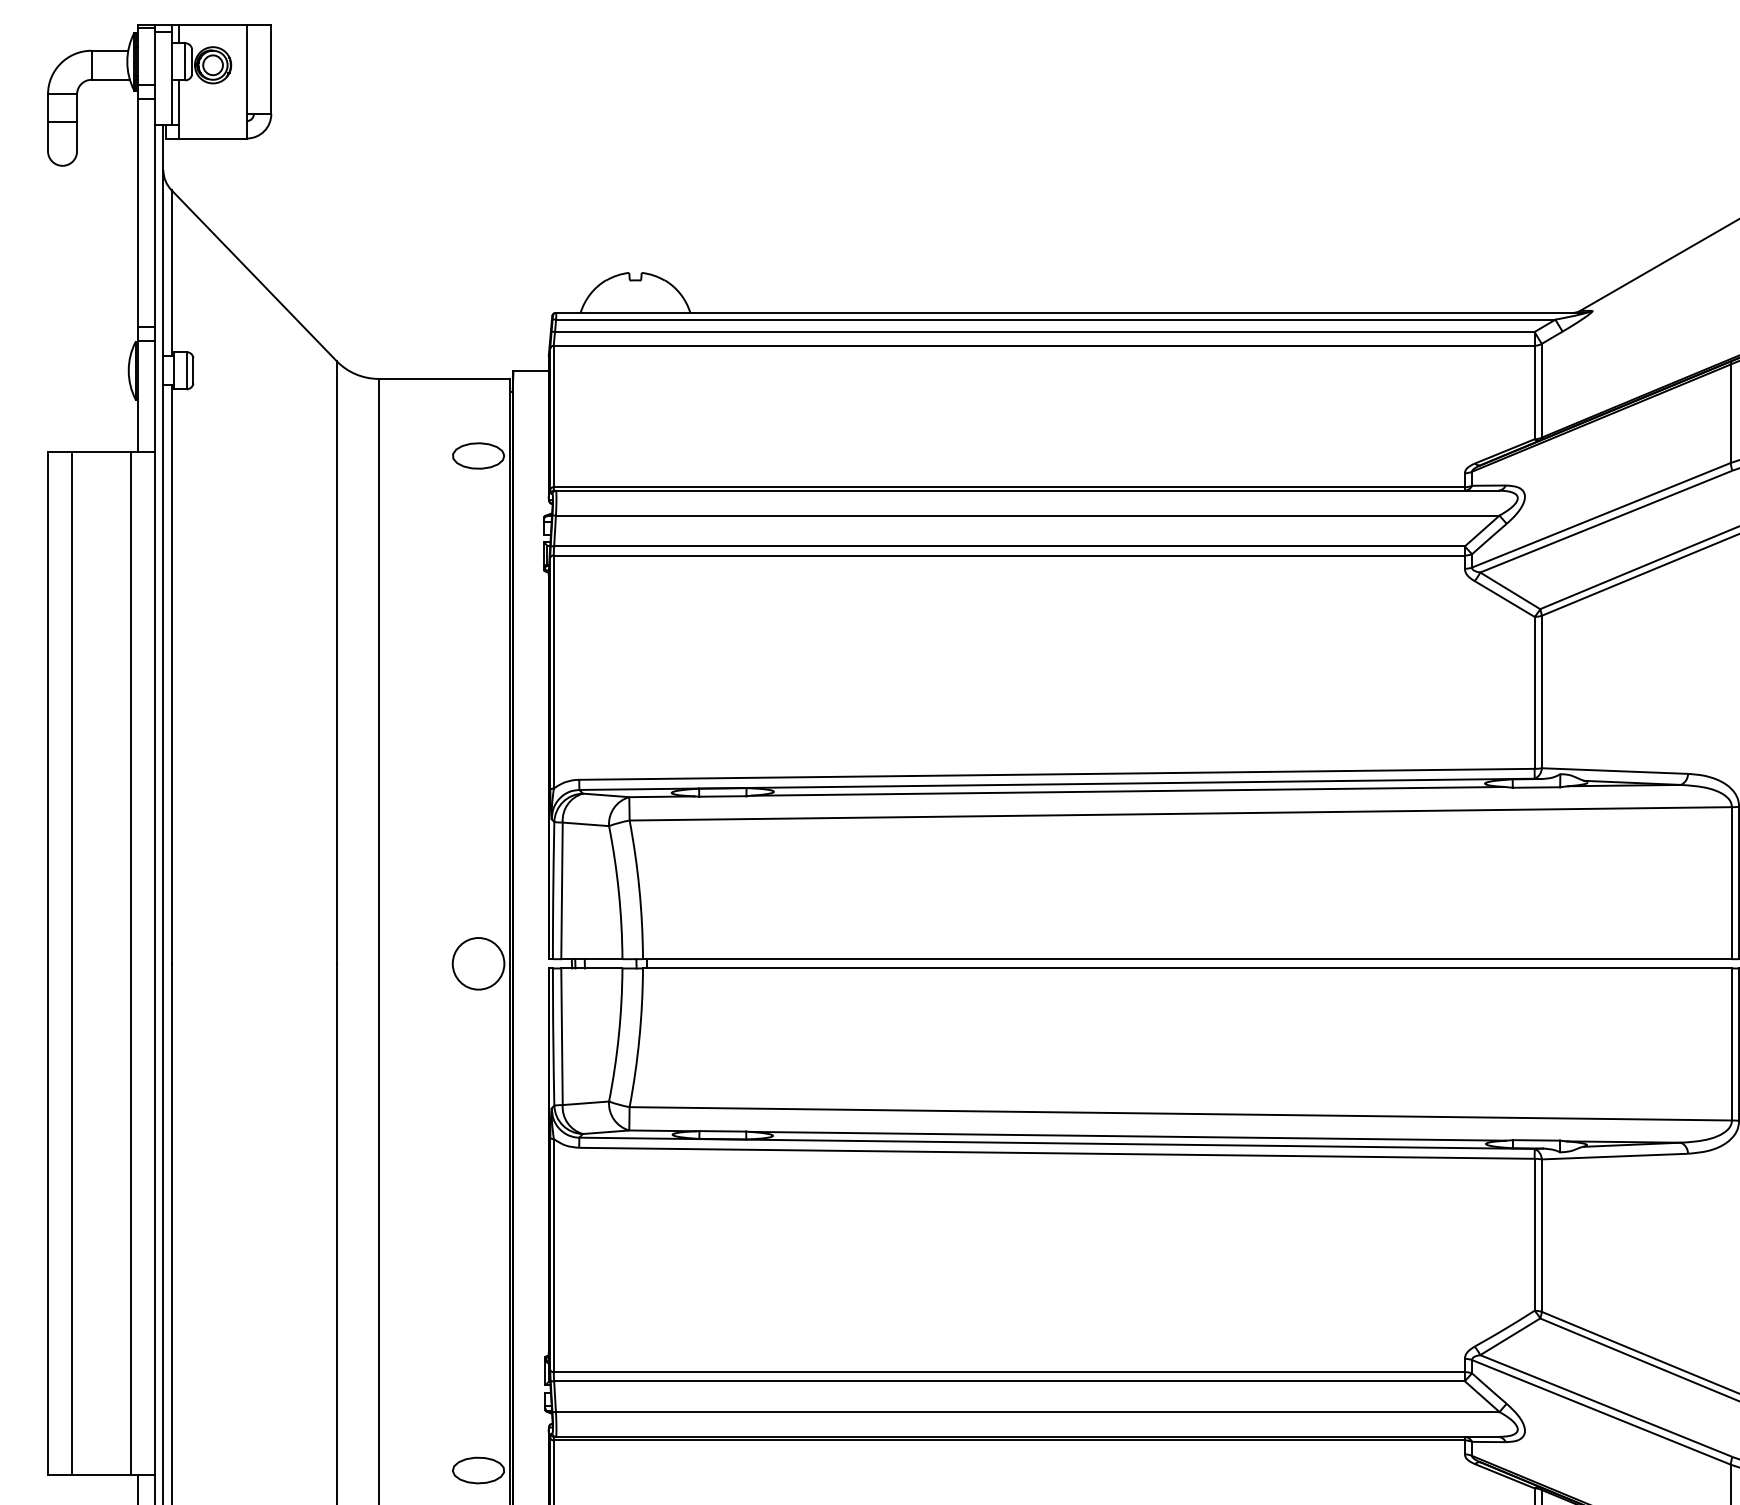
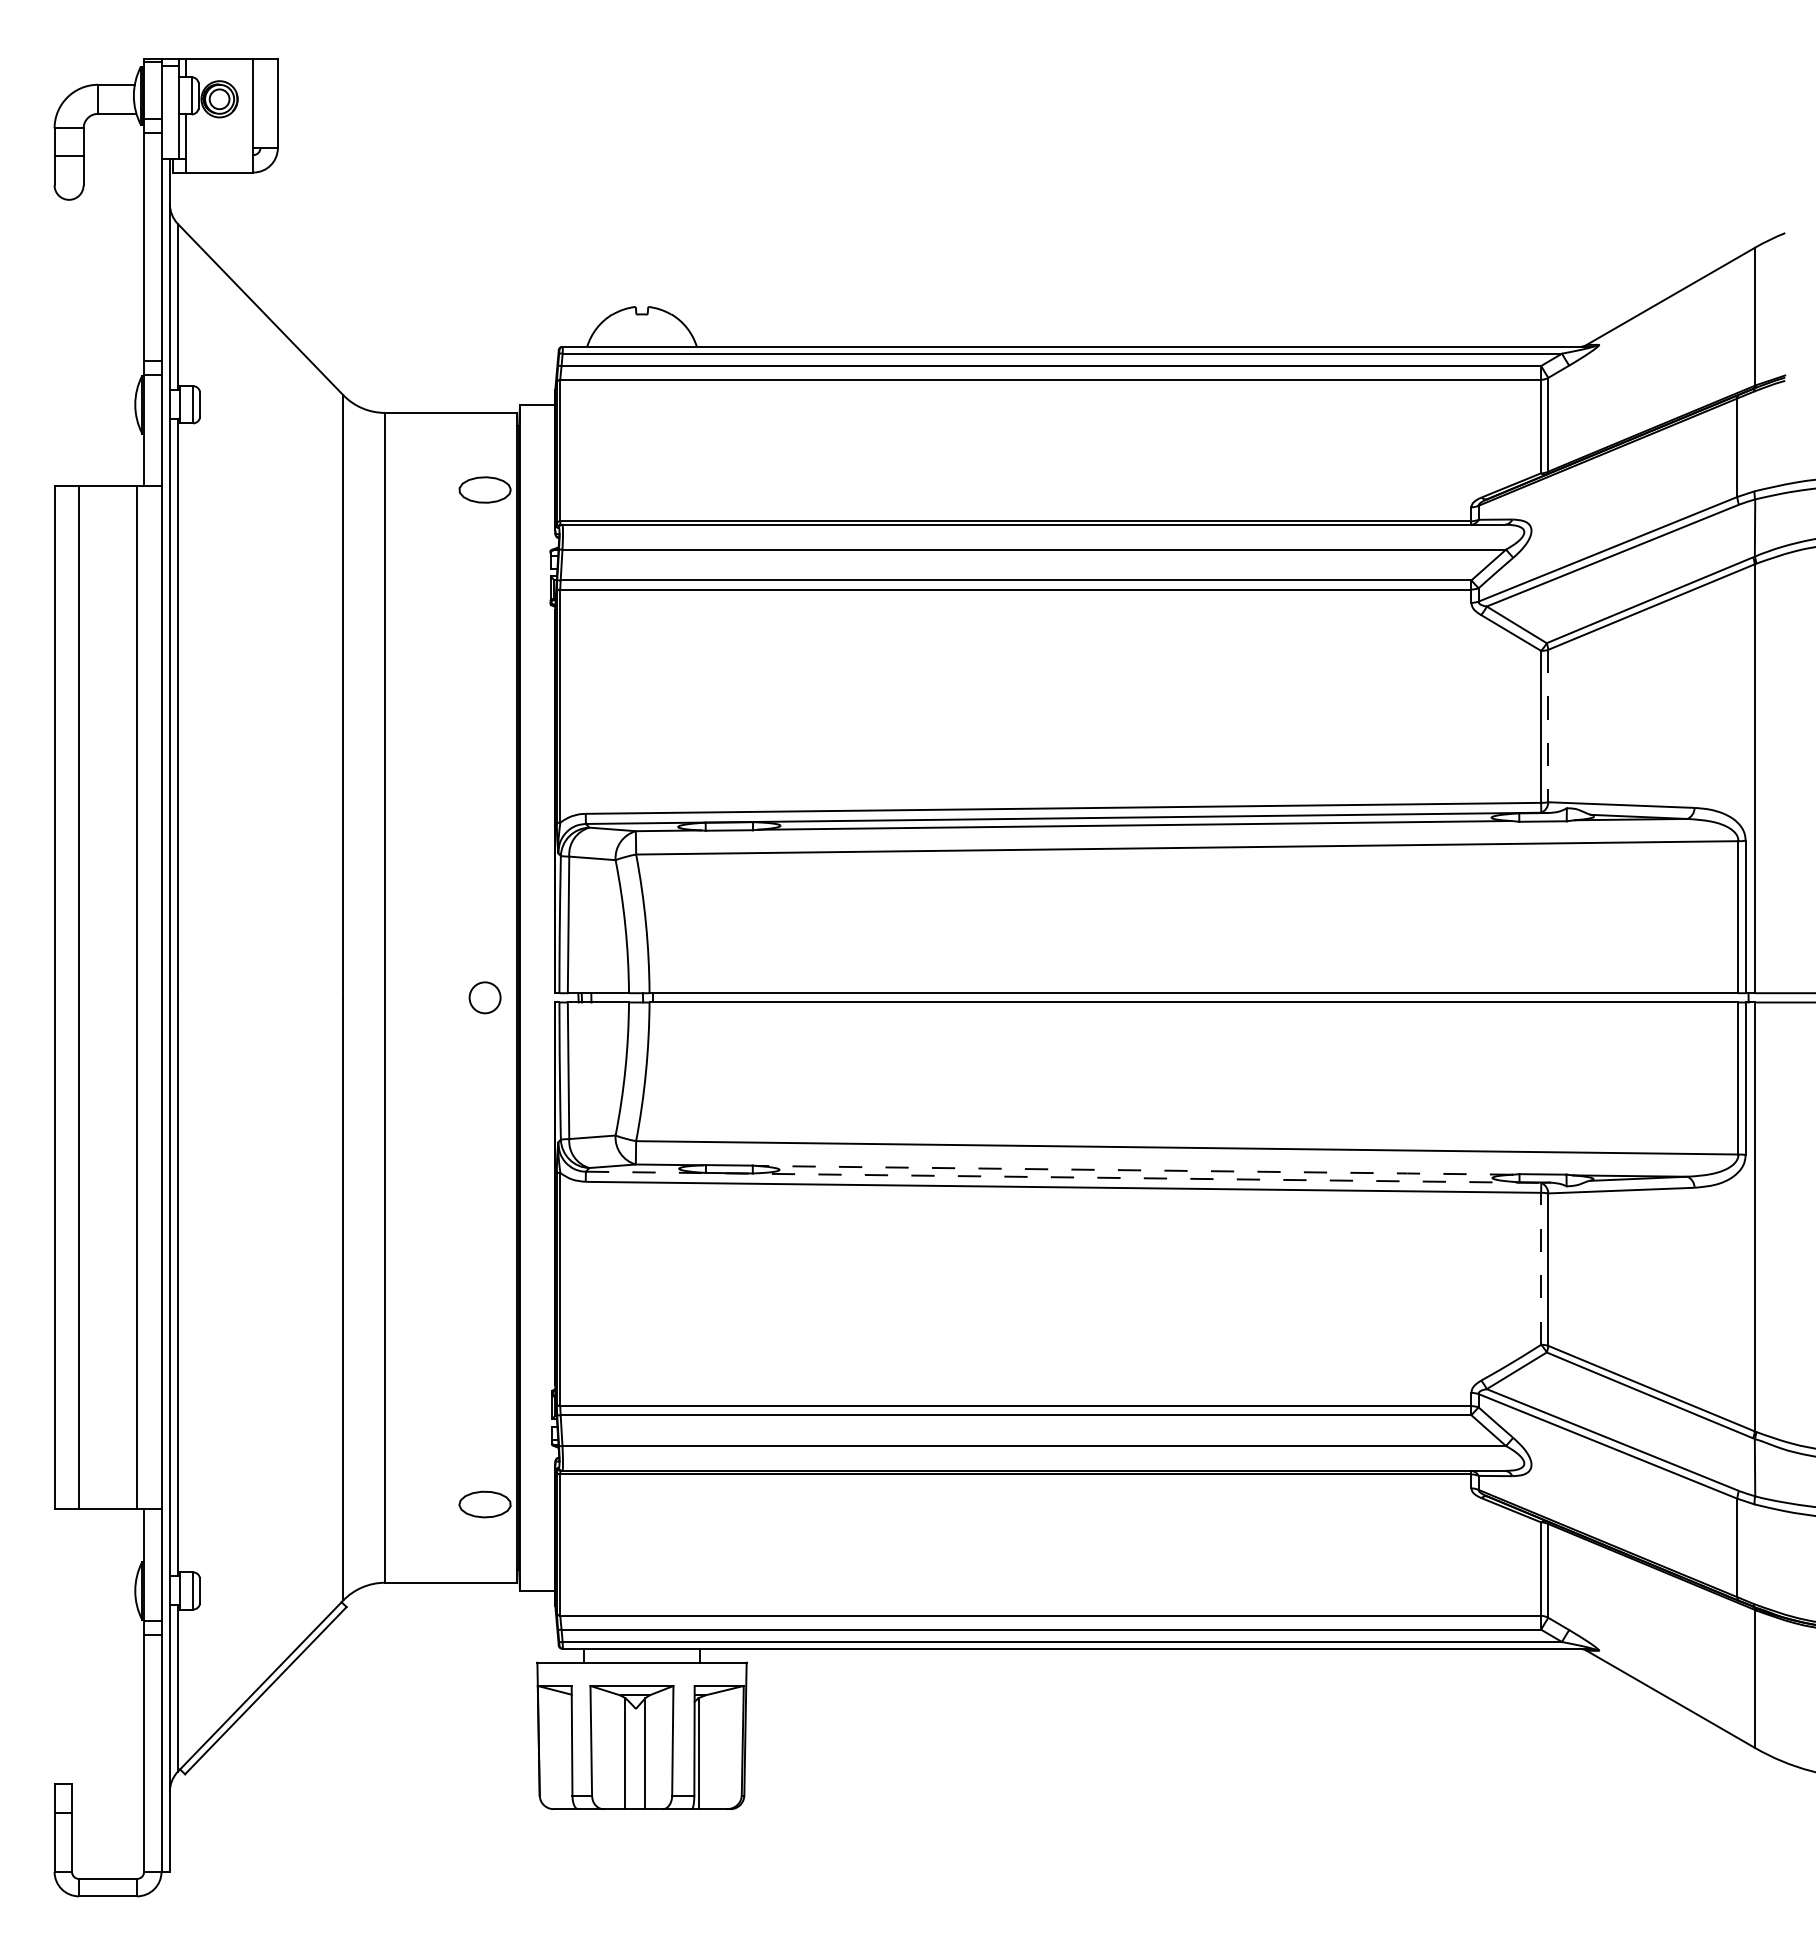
line: (1541, 692) -> (1548, 726), solid -> dashed
circle: (477, 963) -> (484, 997), size x0.6
line: (1127, 1136) -> (1134, 1170), solid -> dashed
line: (1056, 1143) -> (1063, 1177), solid -> dashed
line: (1534, 1234) -> (1541, 1268), solid -> dashed

